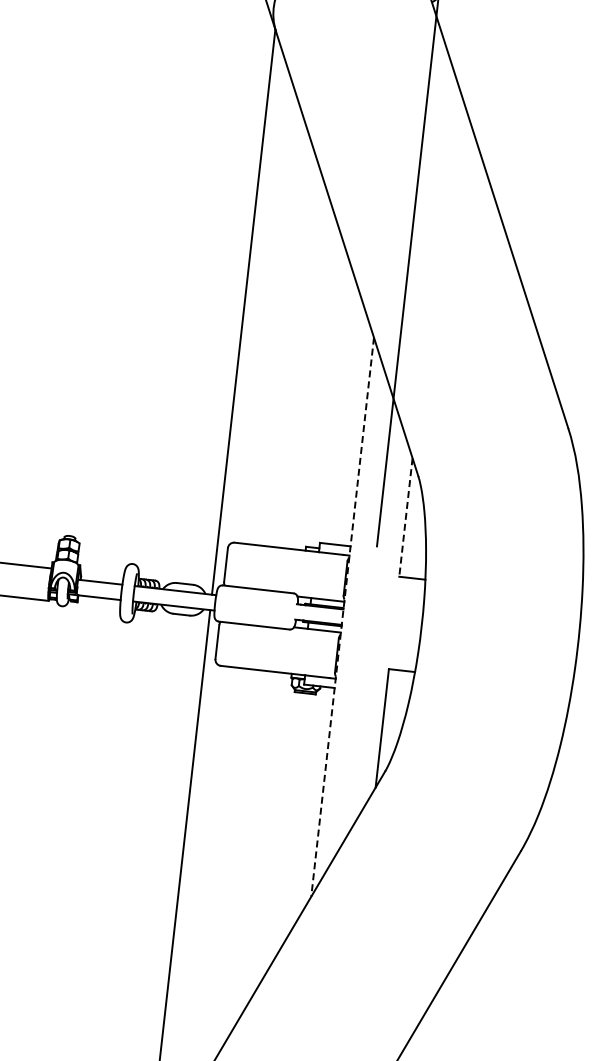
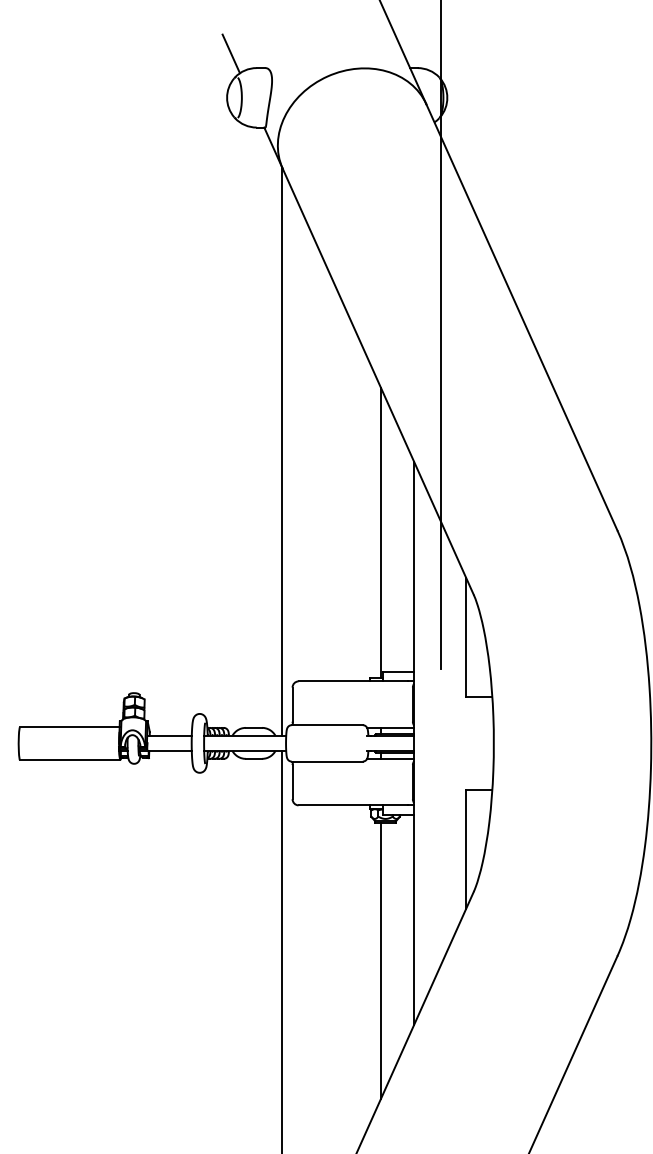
line: (332, 403) -> (380, 532), added
line: (406, 517) -> (466, 637), dashed -> solid
line: (342, 617) -> (414, 743), dashed -> solid
line: (284, 829) -> (380, 960), added

